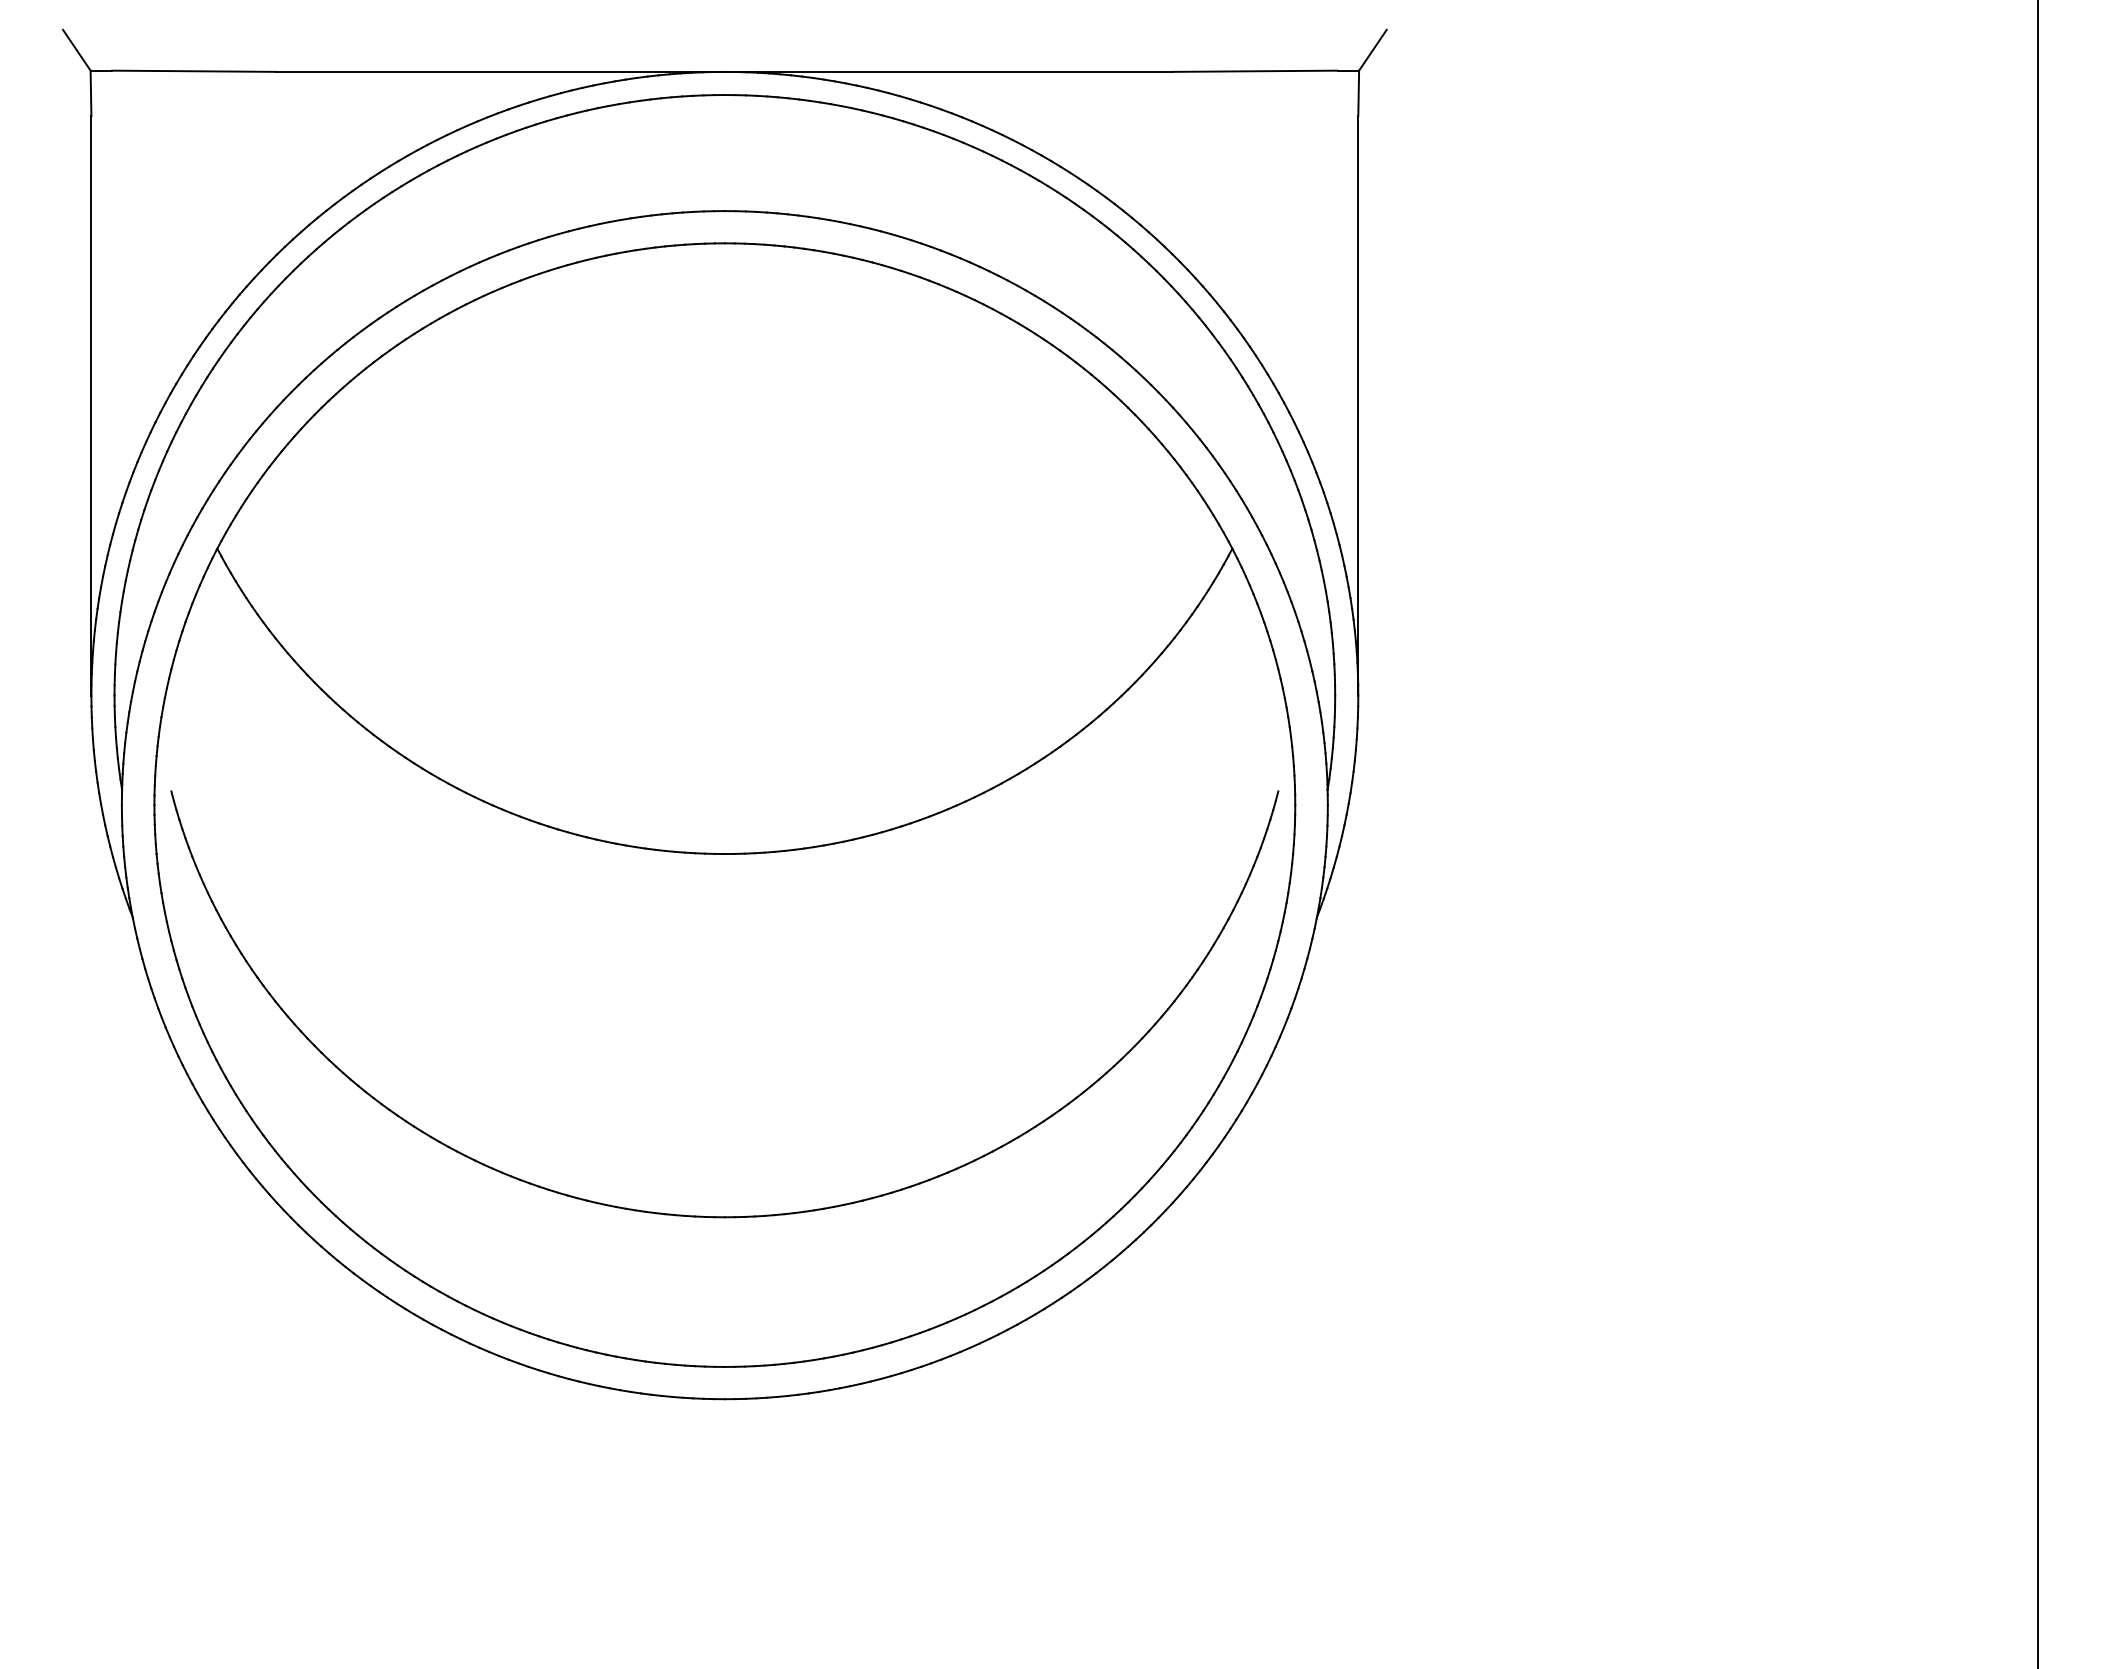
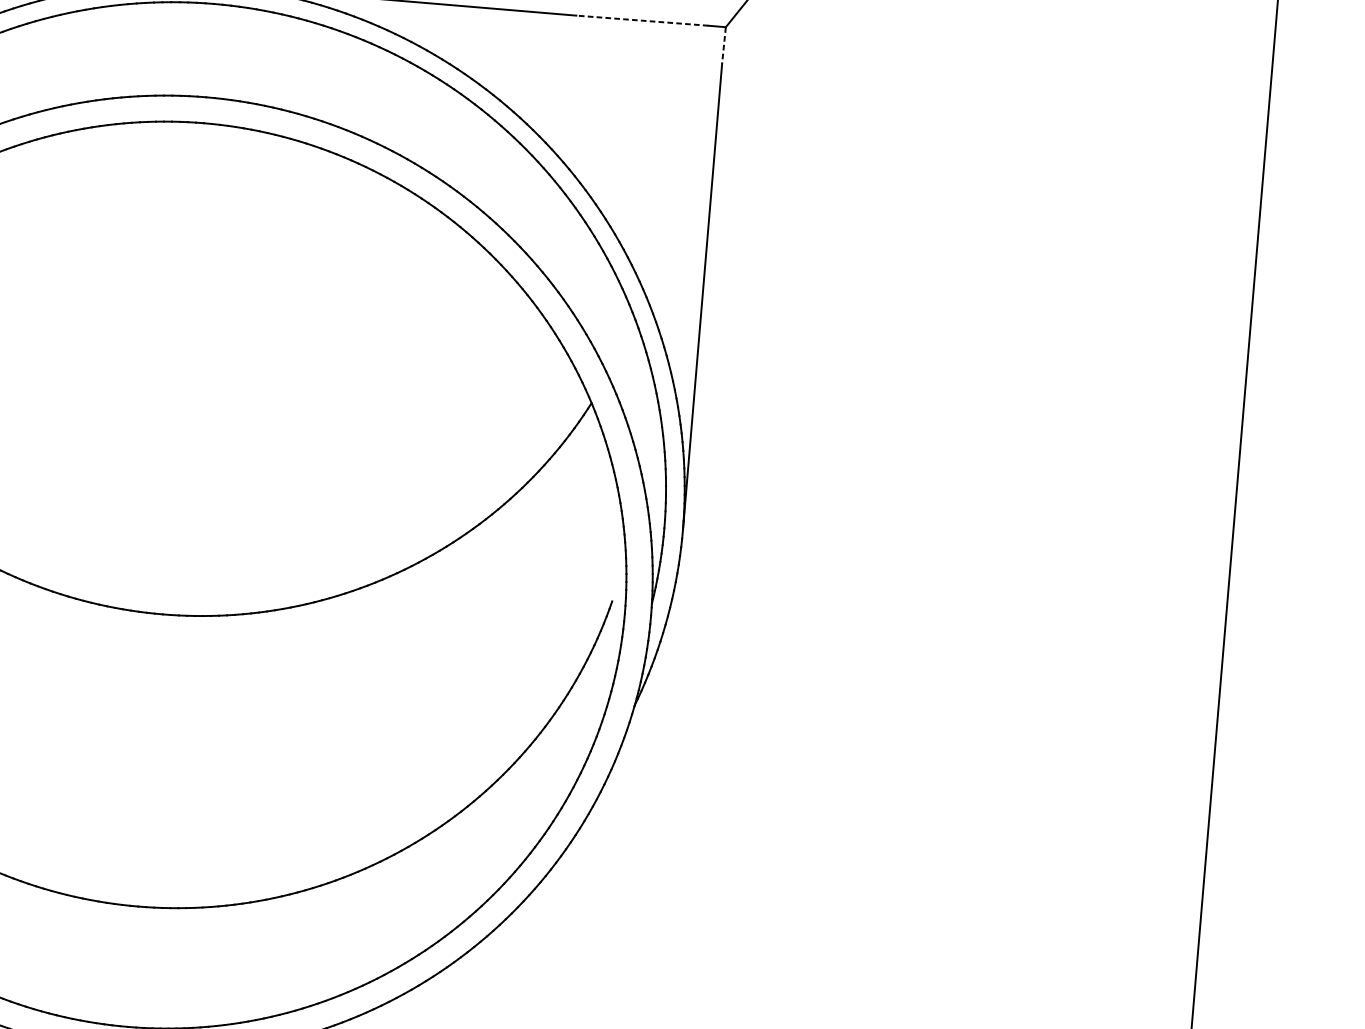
line: (1254, 71) -> (641, 20), solid -> dashed
line: (1358, 93) -> (723, 45), solid -> dashed

